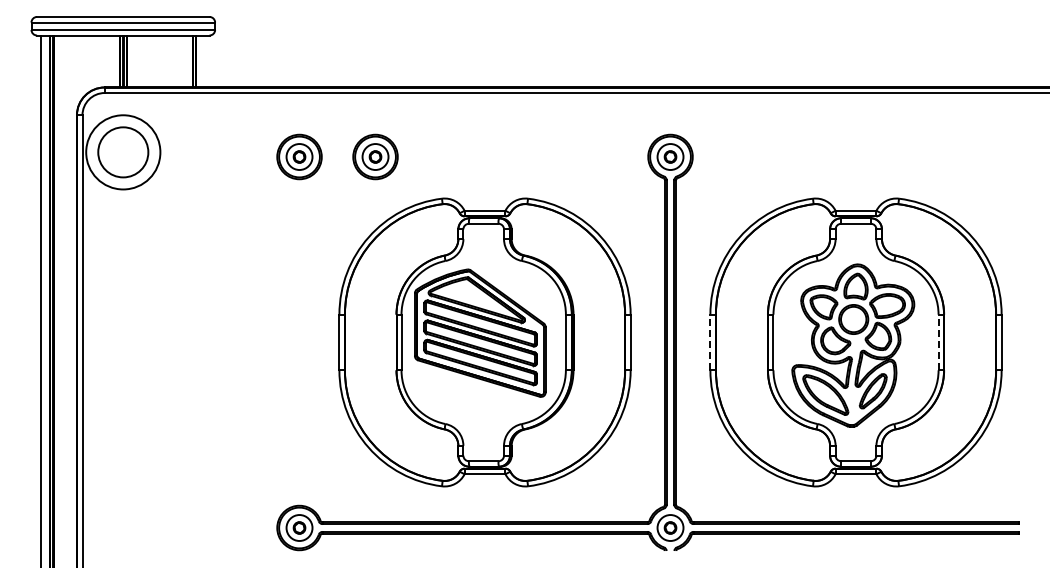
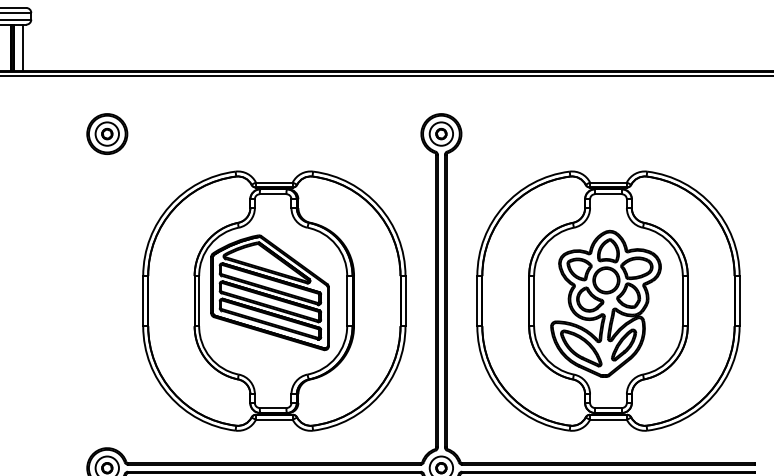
line: (205, 61) -> (22, 48), added
part: (375, 156) -> (175, 133), removed
line: (710, 342) -> (477, 301), dashed -> solid
line: (938, 342) -> (682, 301), dashed -> solid

